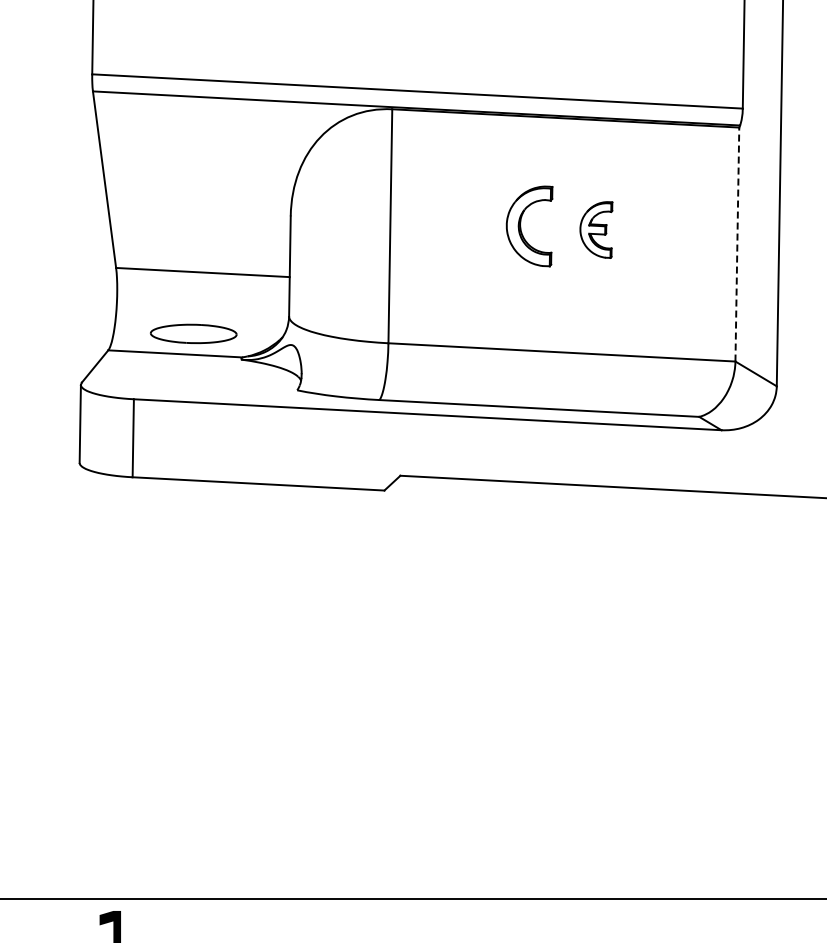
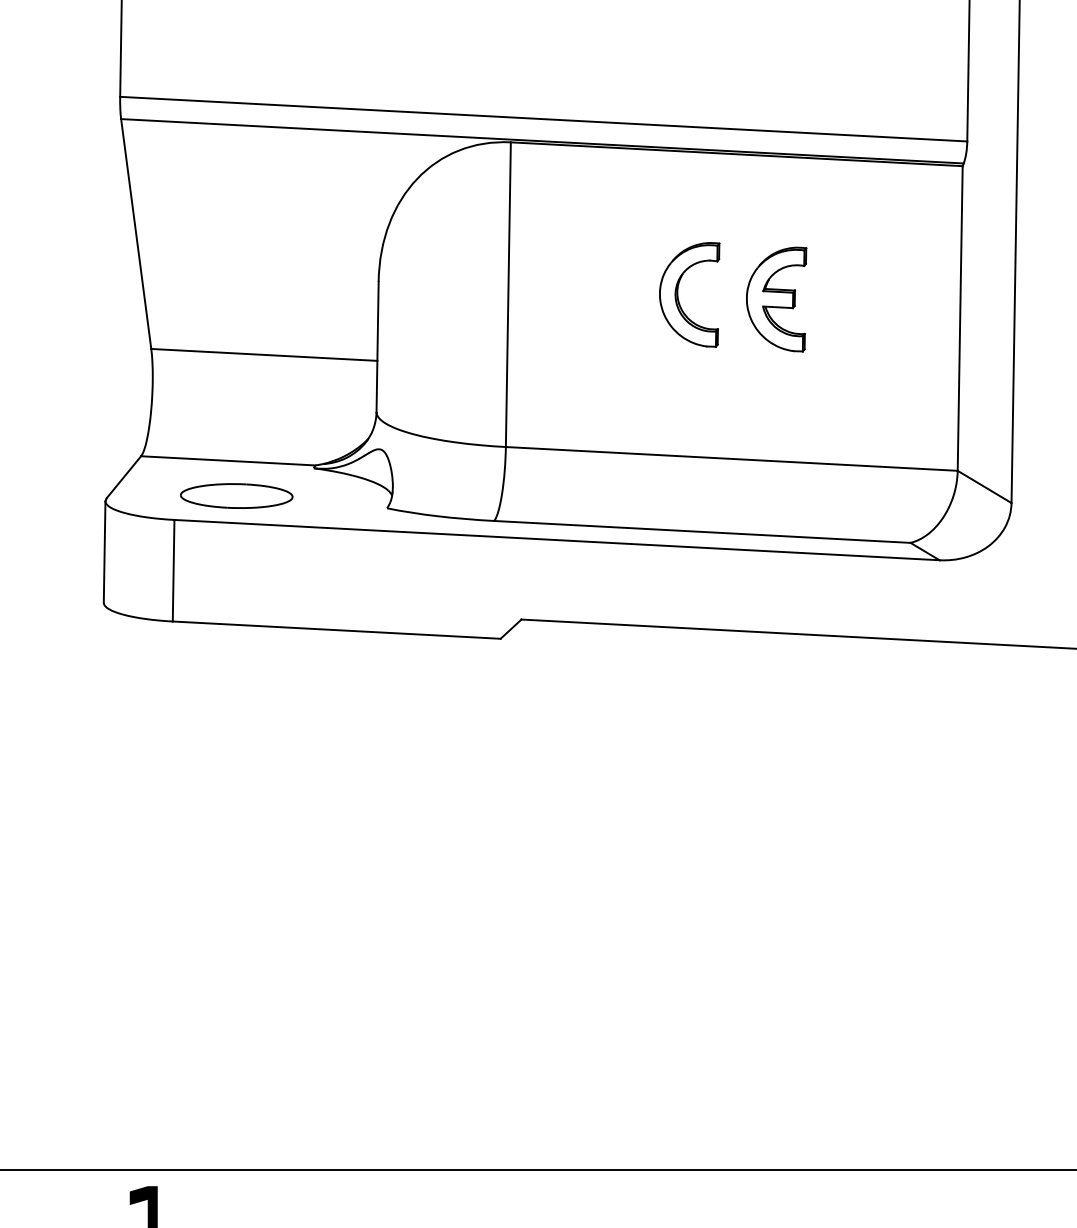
part: (596, 229) -> (776, 298), size x1.43
line: (737, 244) -> (960, 318), dashed -> solid
part: (193, 333) -> (236, 495), moved

